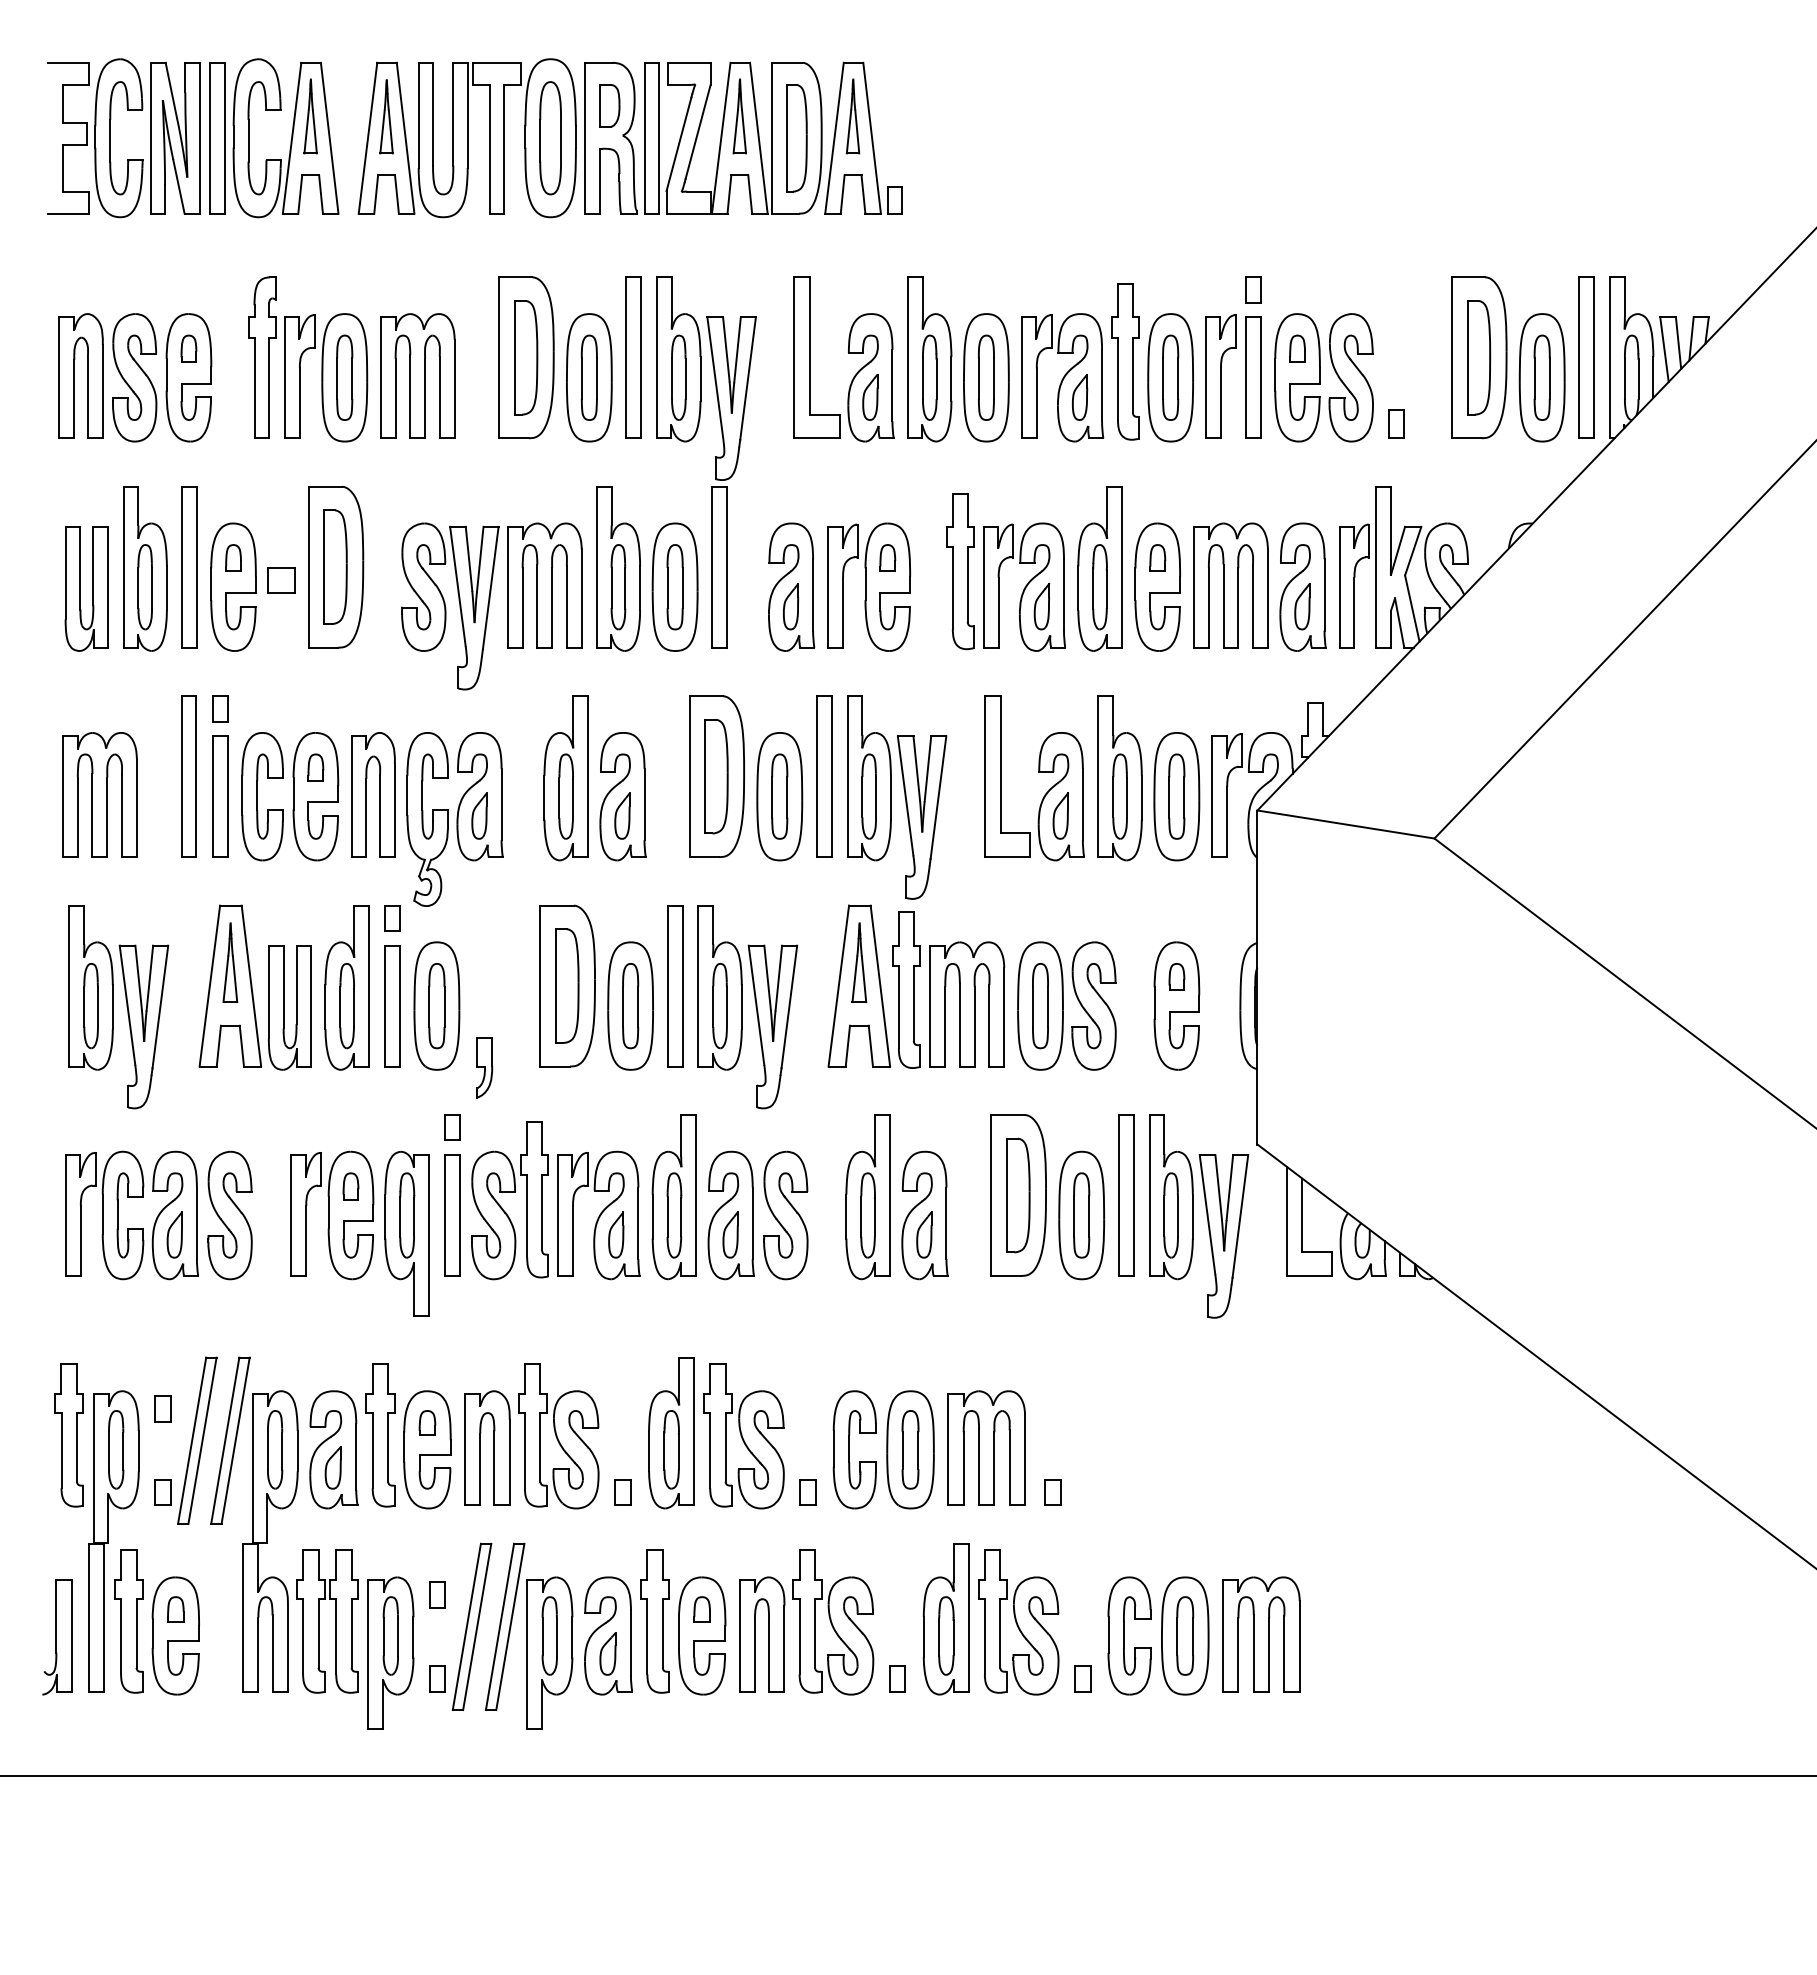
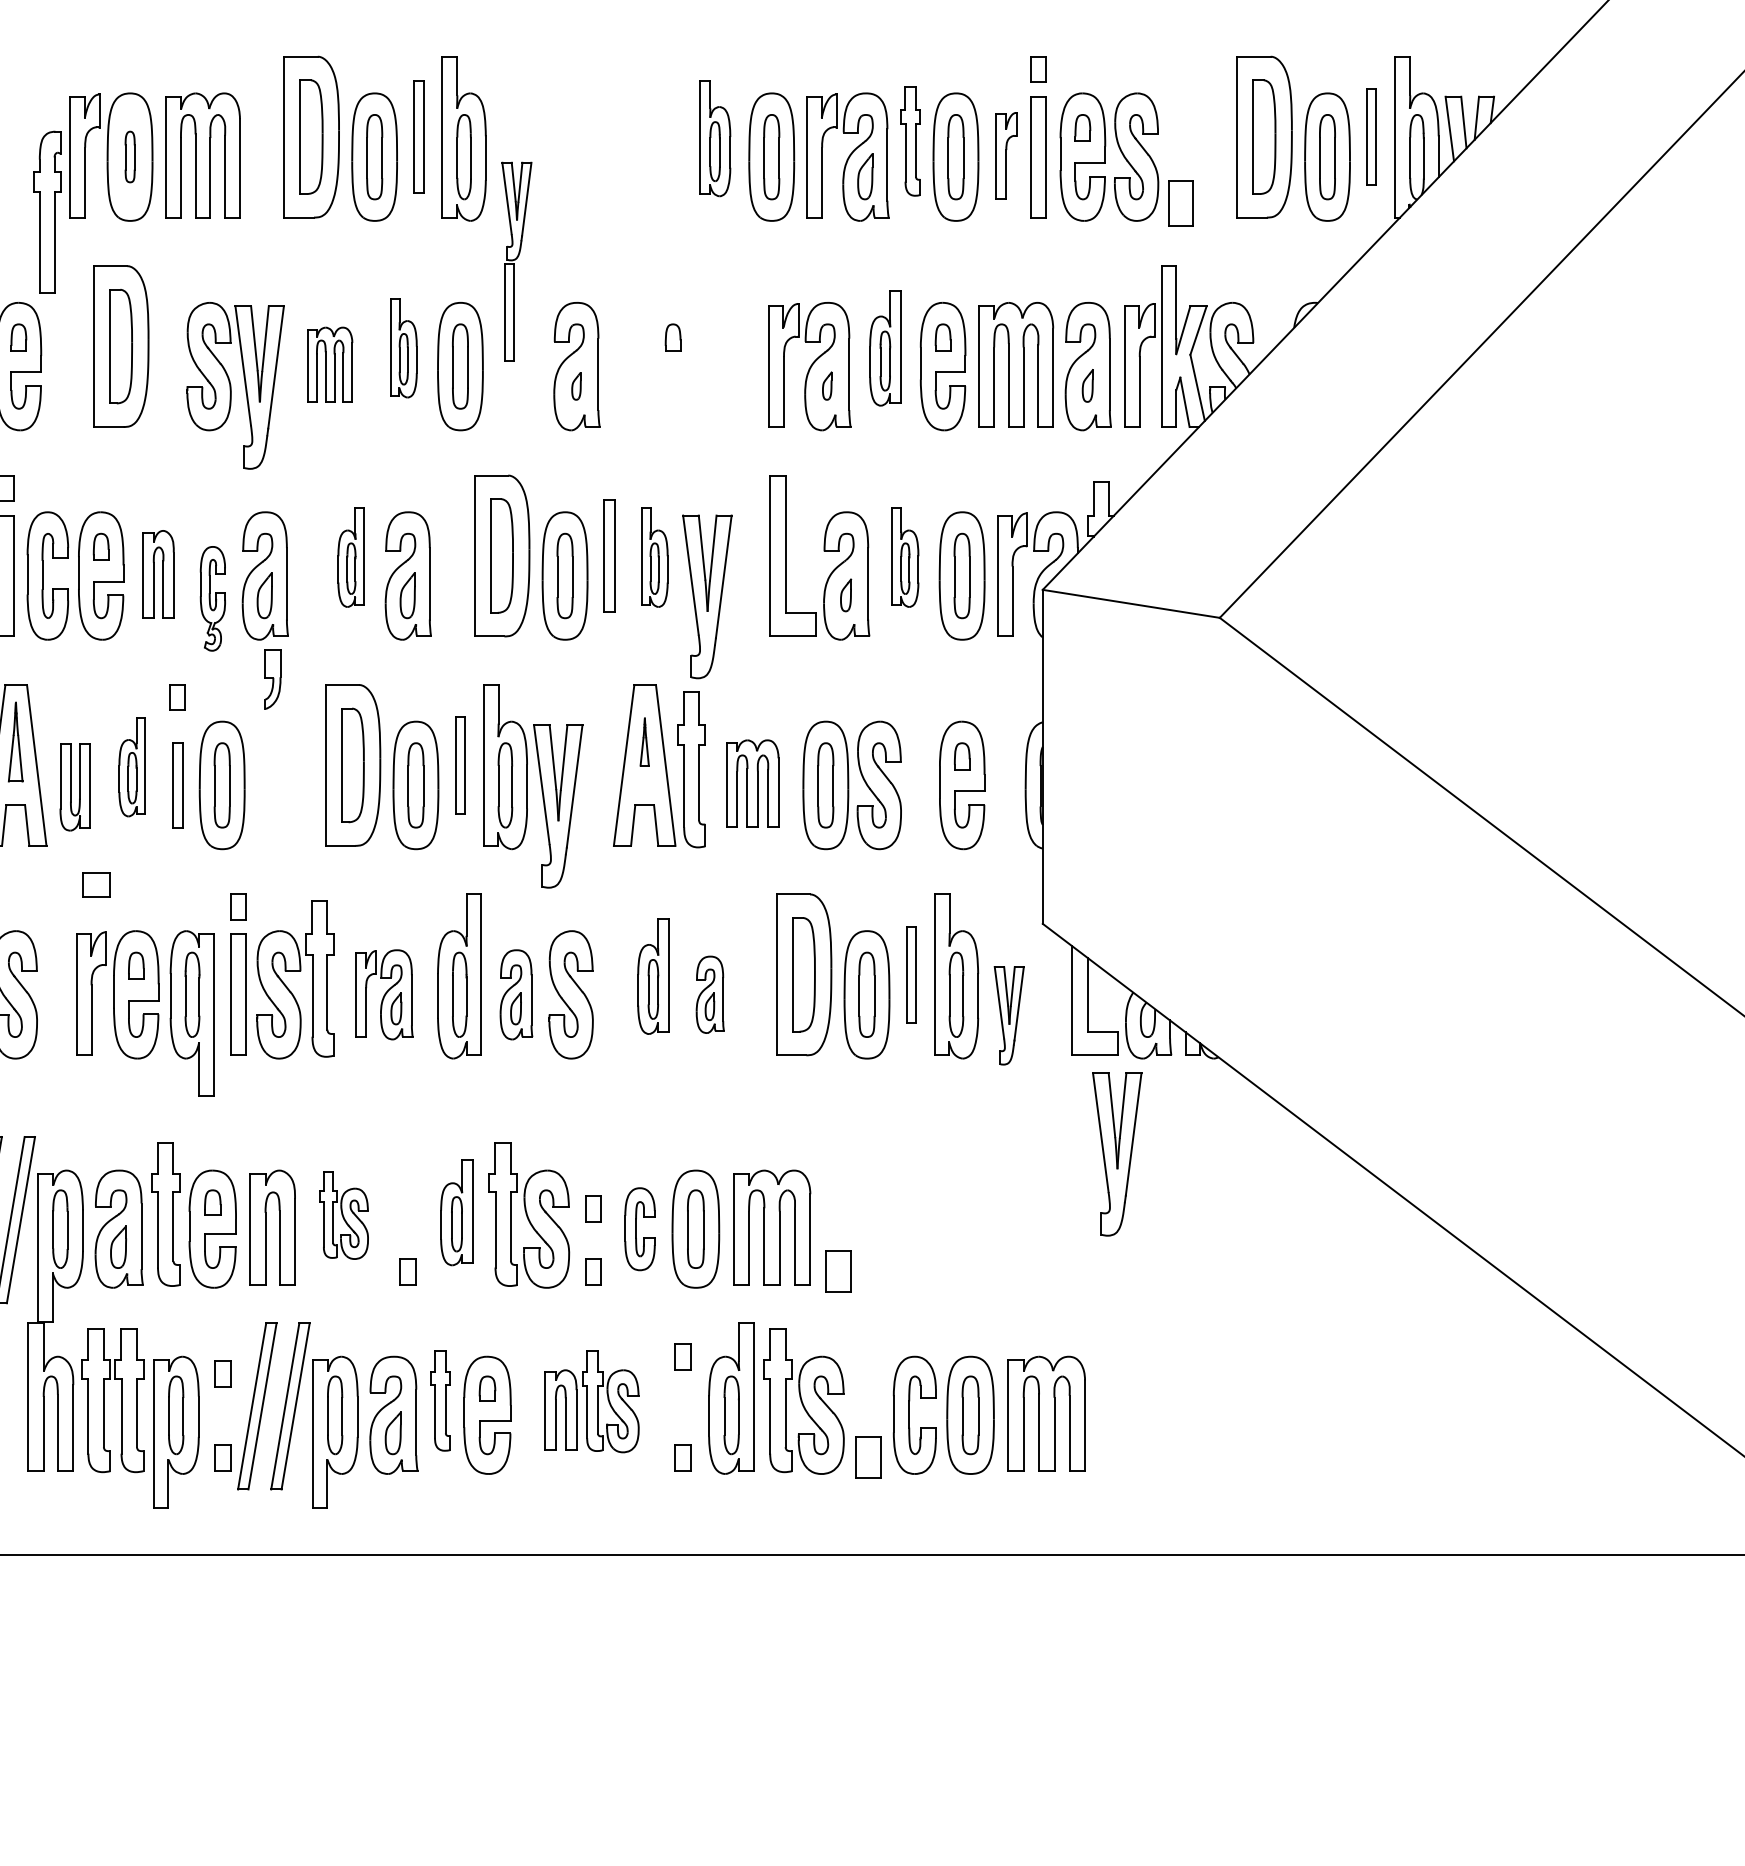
part: (848, 353) -> (633, 132), removed
part: (262, 357) -> (47, 211), moved
part: (633, 357) -> (418, 136), size x0.7
part: (1586, 357) -> (1371, 136), size x0.6
part: (929, 359) -> (714, 138), size x0.7
part: (1125, 361) -> (910, 140), size x0.7
part: (1220, 376) -> (1005, 155), size x0.7
part: (344, 377) -> (129, 156), size x0.6
part: (1396, 423) -> (1181, 202), size x1.6
part: (731, 482) -> (516, 261), size x0.6
part: (618, 568) -> (403, 347), size x0.6
part: (1099, 568) -> (884, 347), size x0.7
part: (960, 571) -> (745, 350), removed
part: (281, 580) -> (96, 884), moved
part: (544, 585) -> (329, 364), size x0.6
part: (868, 586) -> (653, 365), removed
part: (791, 606) -> (576, 385), size x0.6
part: (1041, 606) -> (826, 385), size x0.6
part: (1302, 606) -> (1087, 385), size x0.7
part: (824, 776) -> (609, 555), size x0.7
part: (565, 778) -> (350, 557), size x0.6
part: (869, 778) -> (654, 557), size x0.6
part: (1119, 778) -> (904, 557), size x0.6
part: (373, 794) -> (158, 573), size x0.7
part: (1060, 815) -> (845, 594), size x0.7
part: (427, 819) -> (212, 598), size x0.6
part: (859, 962) -> (644, 741), size x0.6
part: (675, 986) -> (460, 765), size x0.6
part: (346, 987) -> (131, 766), size x0.6
part: (967, 1004) -> (752, 783), size x0.7
part: (392, 1006) -> (177, 785), size x0.7
part: (289, 1007) -> (74, 786), size x0.7
part: (484, 1067) -> (272, 678), moved
part: (1126, 1195) -> (911, 974), size x0.6
part: (867, 1197) -> (652, 976), size x0.7
part: (598, 1215) -> (383, 994), size x0.7
part: (730, 1215) -> (515, 994), size x0.7
part: (924, 1215) -> (709, 994), size x0.6
part: (1223, 1236) -> (1008, 1015), size x0.6
part: (1331, 1374) -> (1116, 1153), added
part: (807, 1429) -> (592, 1208), added
part: (671, 1433) -> (456, 1212), size x0.7
part: (558, 1436) -> (343, 1215), size x0.6
part: (854, 1449) -> (639, 1228), size x0.7
part: (1052, 1492) -> (837, 1271), size x1.6
part: (897, 1577) -> (682, 1356), added
part: (654, 1621) -> (439, 1400), size x0.7
part: (806, 1622) -> (591, 1401), size x0.7
part: (1082, 1678) -> (867, 1457), size x1.6

